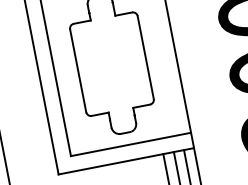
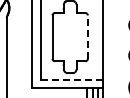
line: (145, 58) -> (87, 37), solid -> dashed
line: (130, 144) -> (71, 79), solid -> dashed

